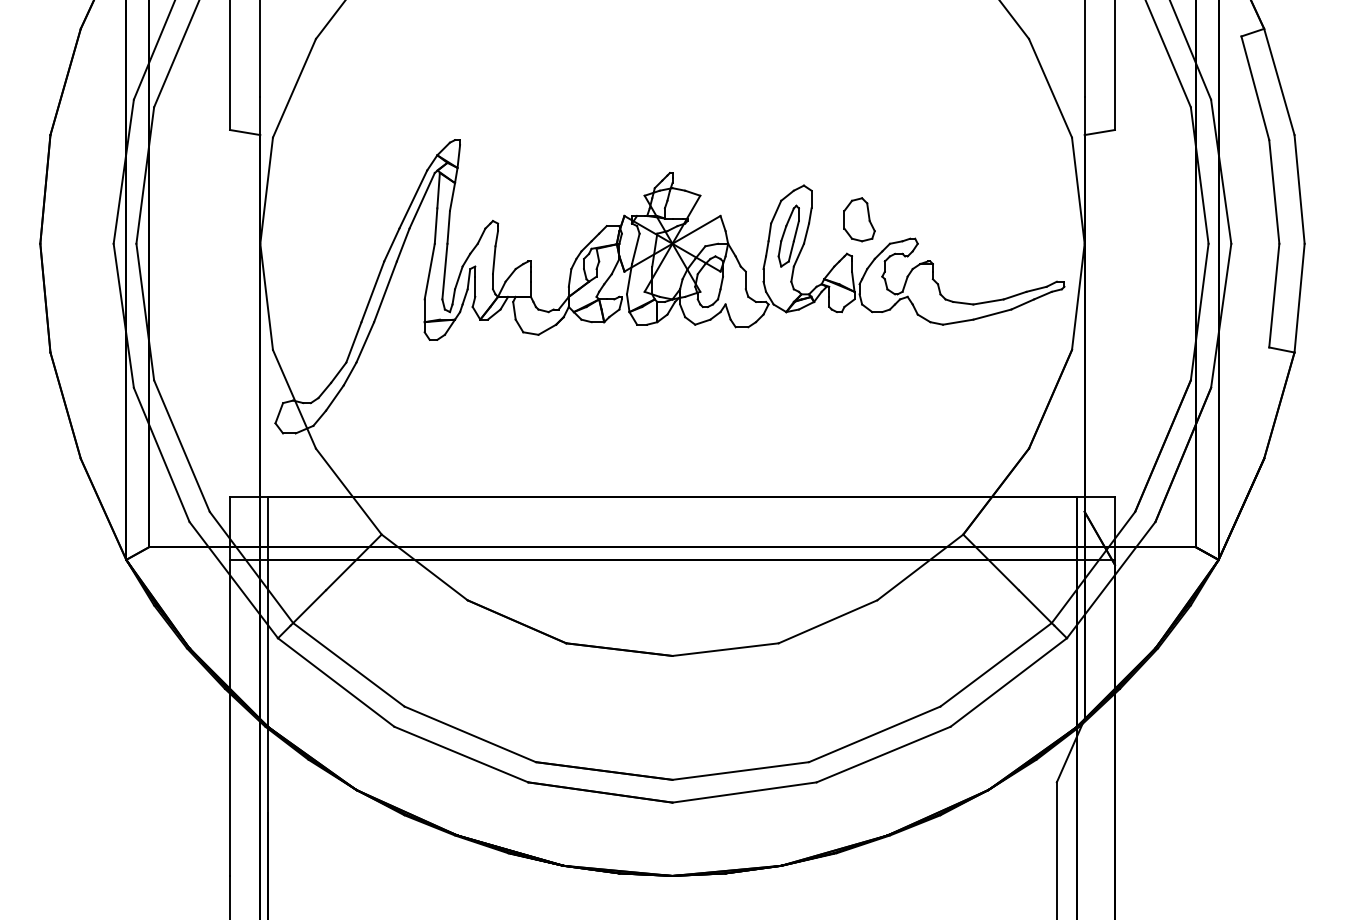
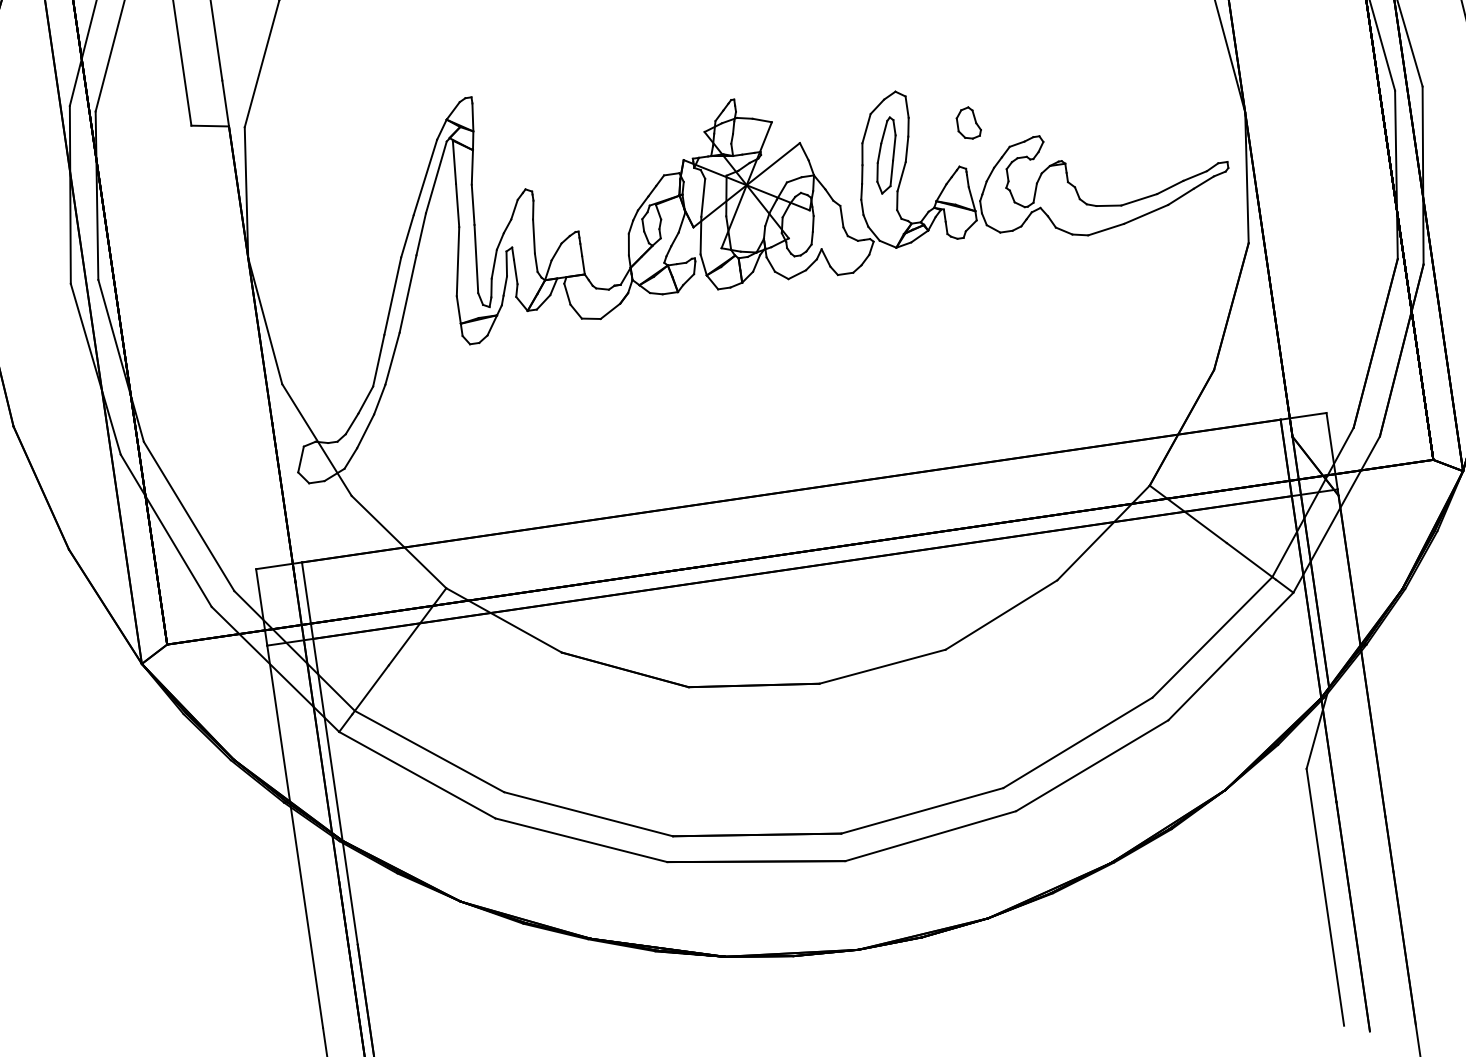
part: (859, 219) -> (968, 122), size x0.6

